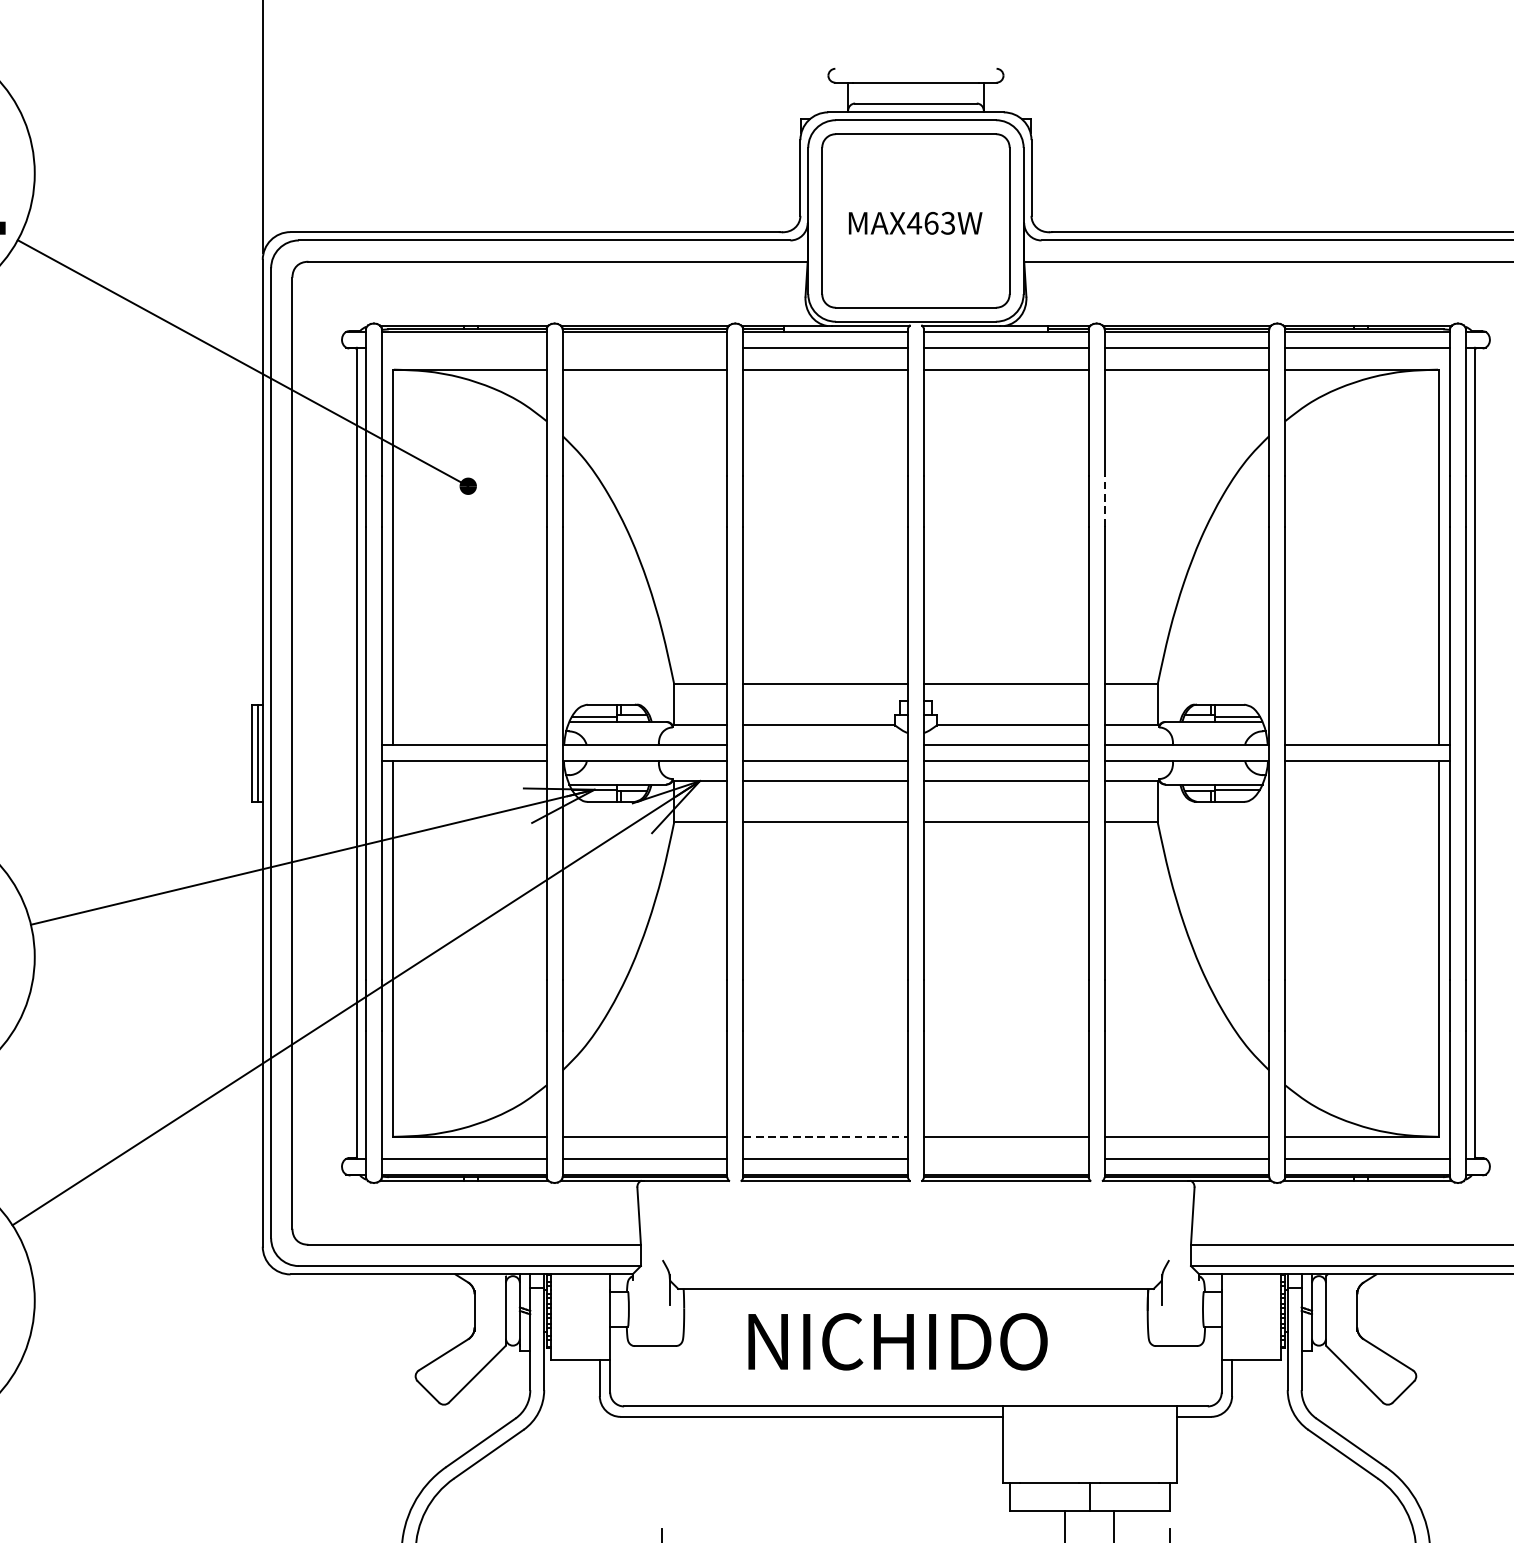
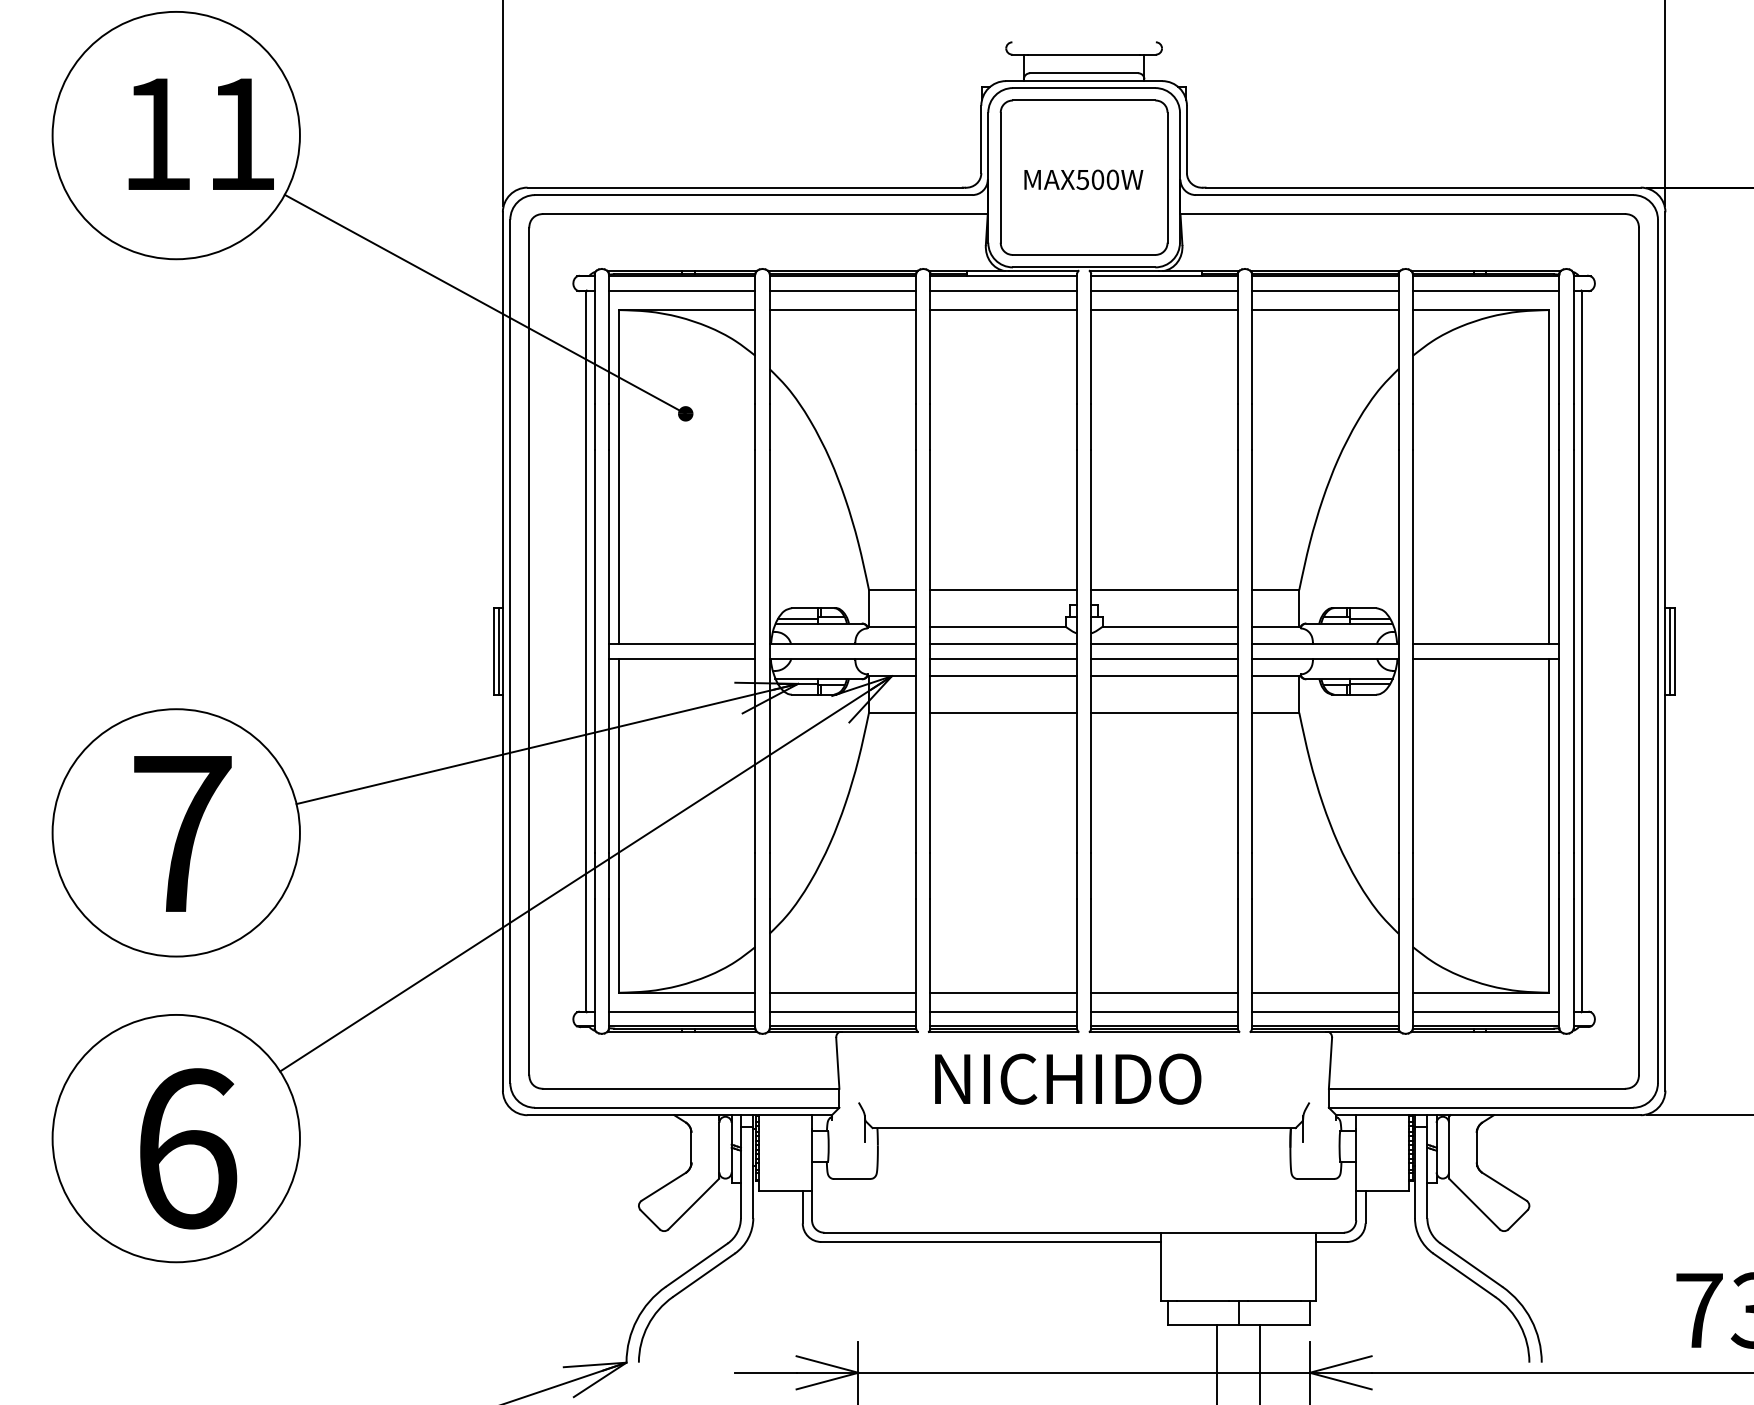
text: (930, 222) -> (1097, 179), MAX463W -> MAX500W
line: (463, 347) -> (681, 290), added
line: (644, 347) -> (842, 290), added
line: (1105, 500) -> (1252, 426), dashed -> solid
line: (825, 745) -> (1003, 644), added
line: (826, 1136) -> (1004, 992), dashed -> solid
line: (1006, 1158) -> (1164, 1012), added
text: (898, 1341) -> (1068, 1078), moved

